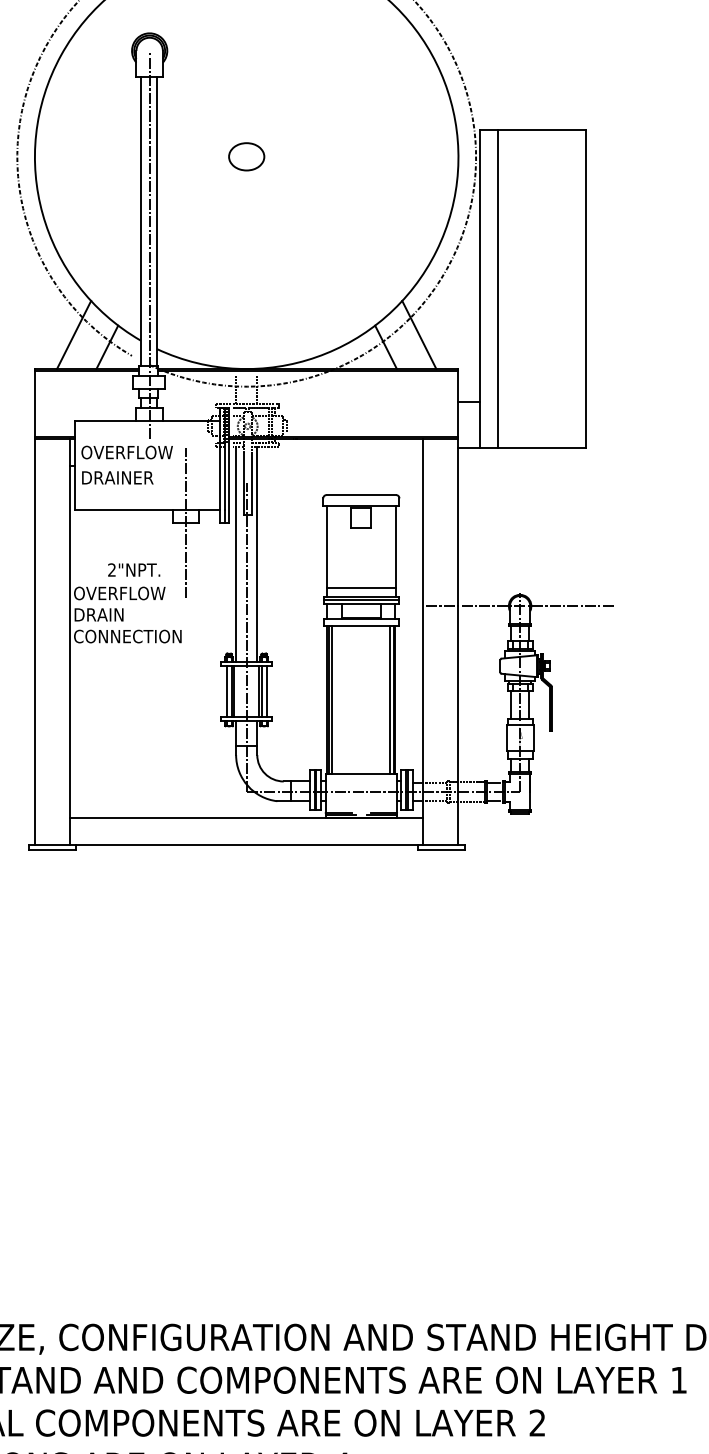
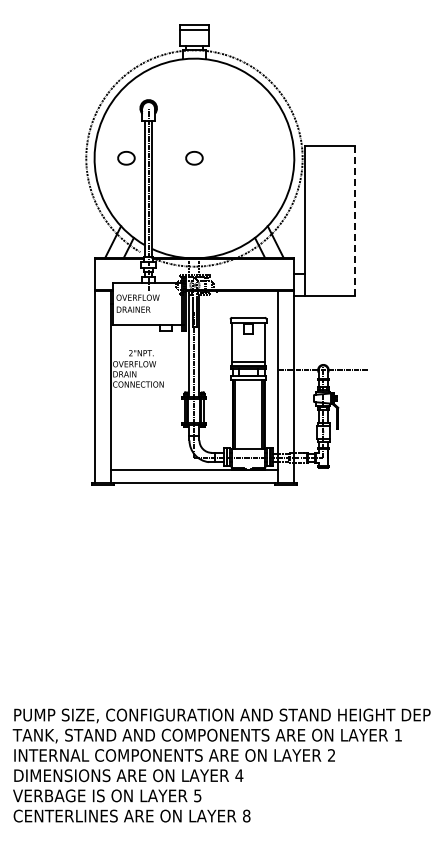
part: (102, 157) -> (126, 158), added
line: (499, 288) -> (313, 220), removed
line: (586, 288) -> (354, 220), solid -> dashed
line: (185, 521) -> (165, 330), removed

